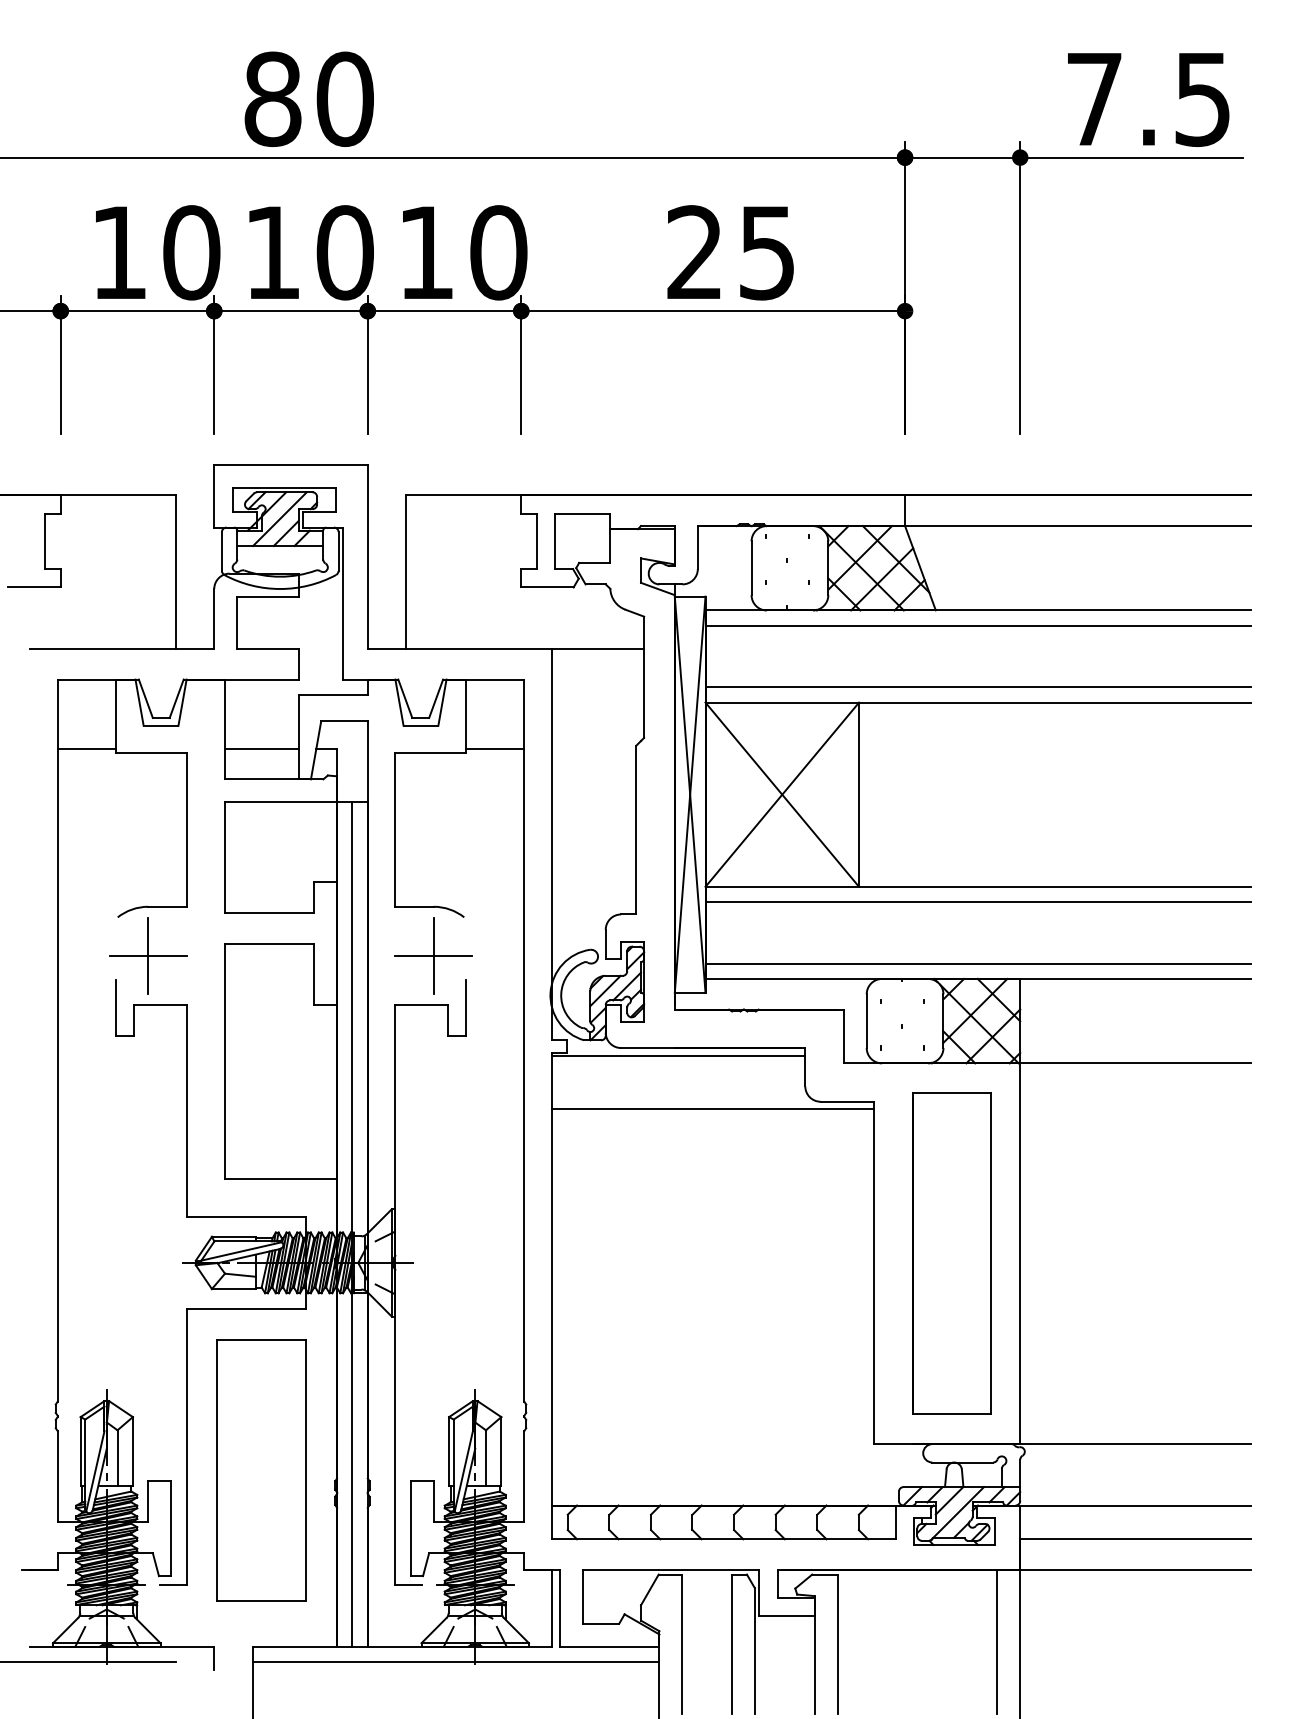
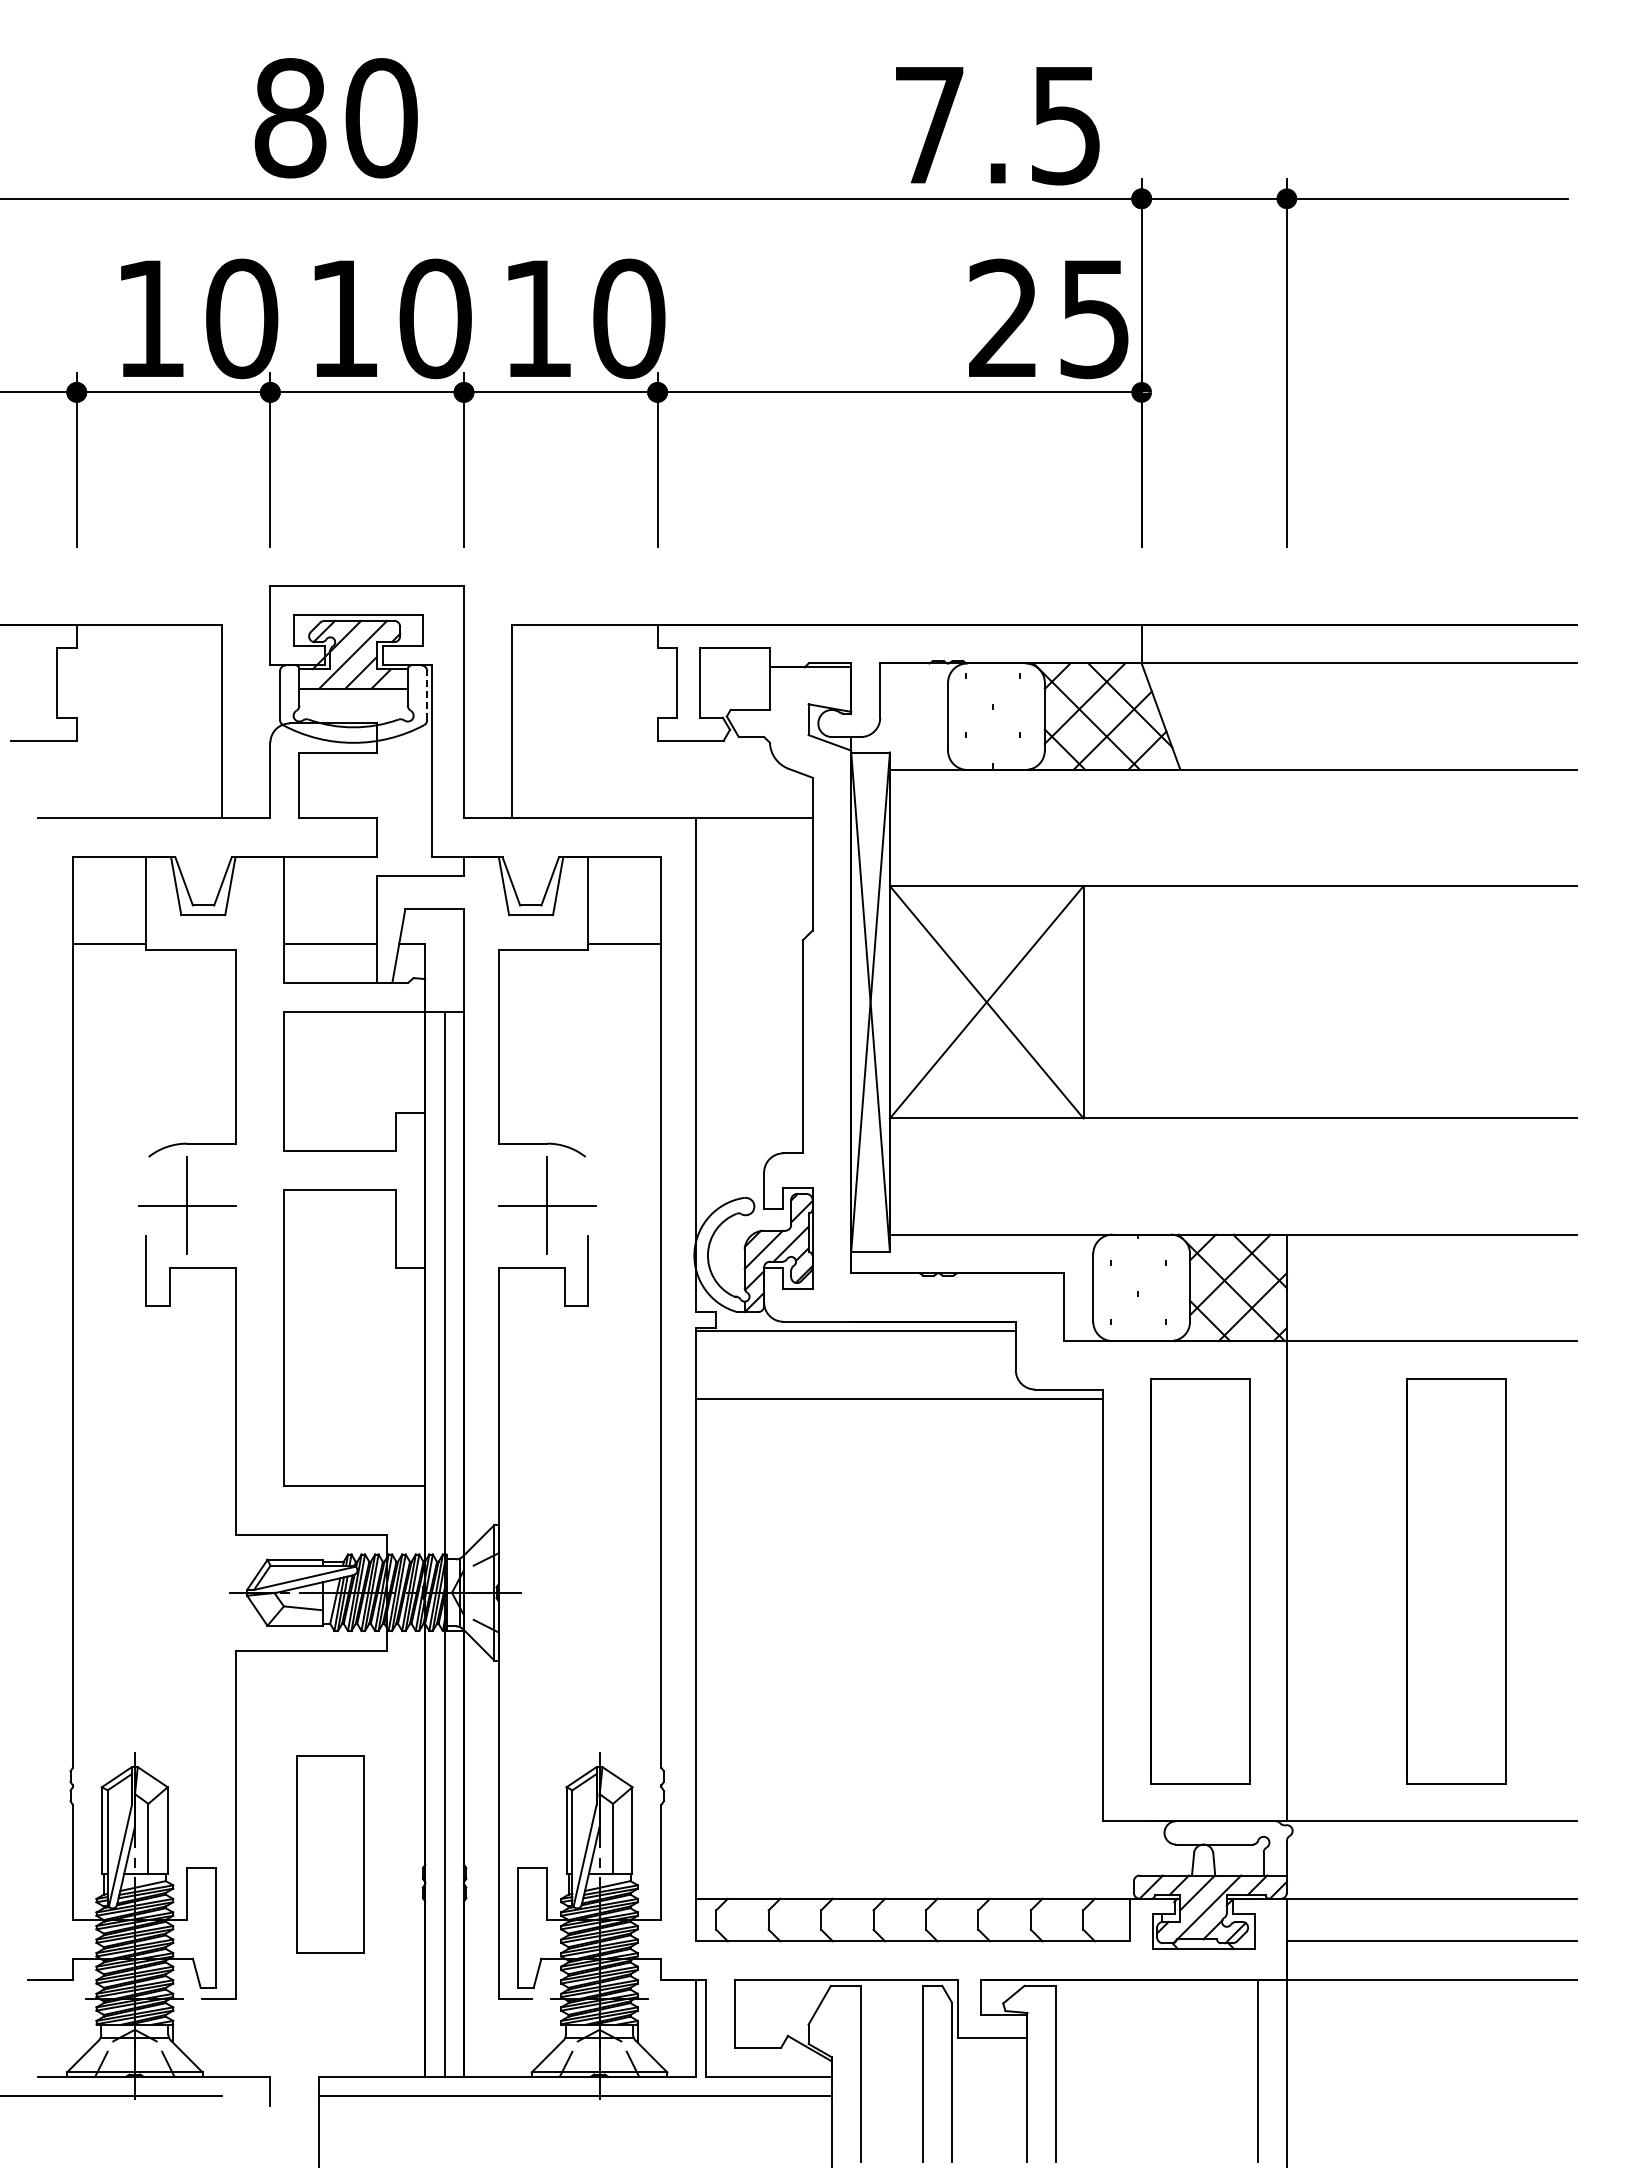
text: (308, 99) -> (335, 118), moved
text: (1148, 100) -> (997, 126), moved
text: (730, 252) -> (1048, 318), moved
line: (338, 551) -> (427, 695), solid -> dashed
line: (977, 625) -> (1233, 789), removed
line: (977, 687) -> (1233, 866), removed
line: (977, 901) -> (1233, 1137), removed
line: (977, 963) -> (1233, 1215), removed
part: (1154, 1253) -> (1456, 1581), added
part: (261, 1470) -> (330, 1854), size x0.6

